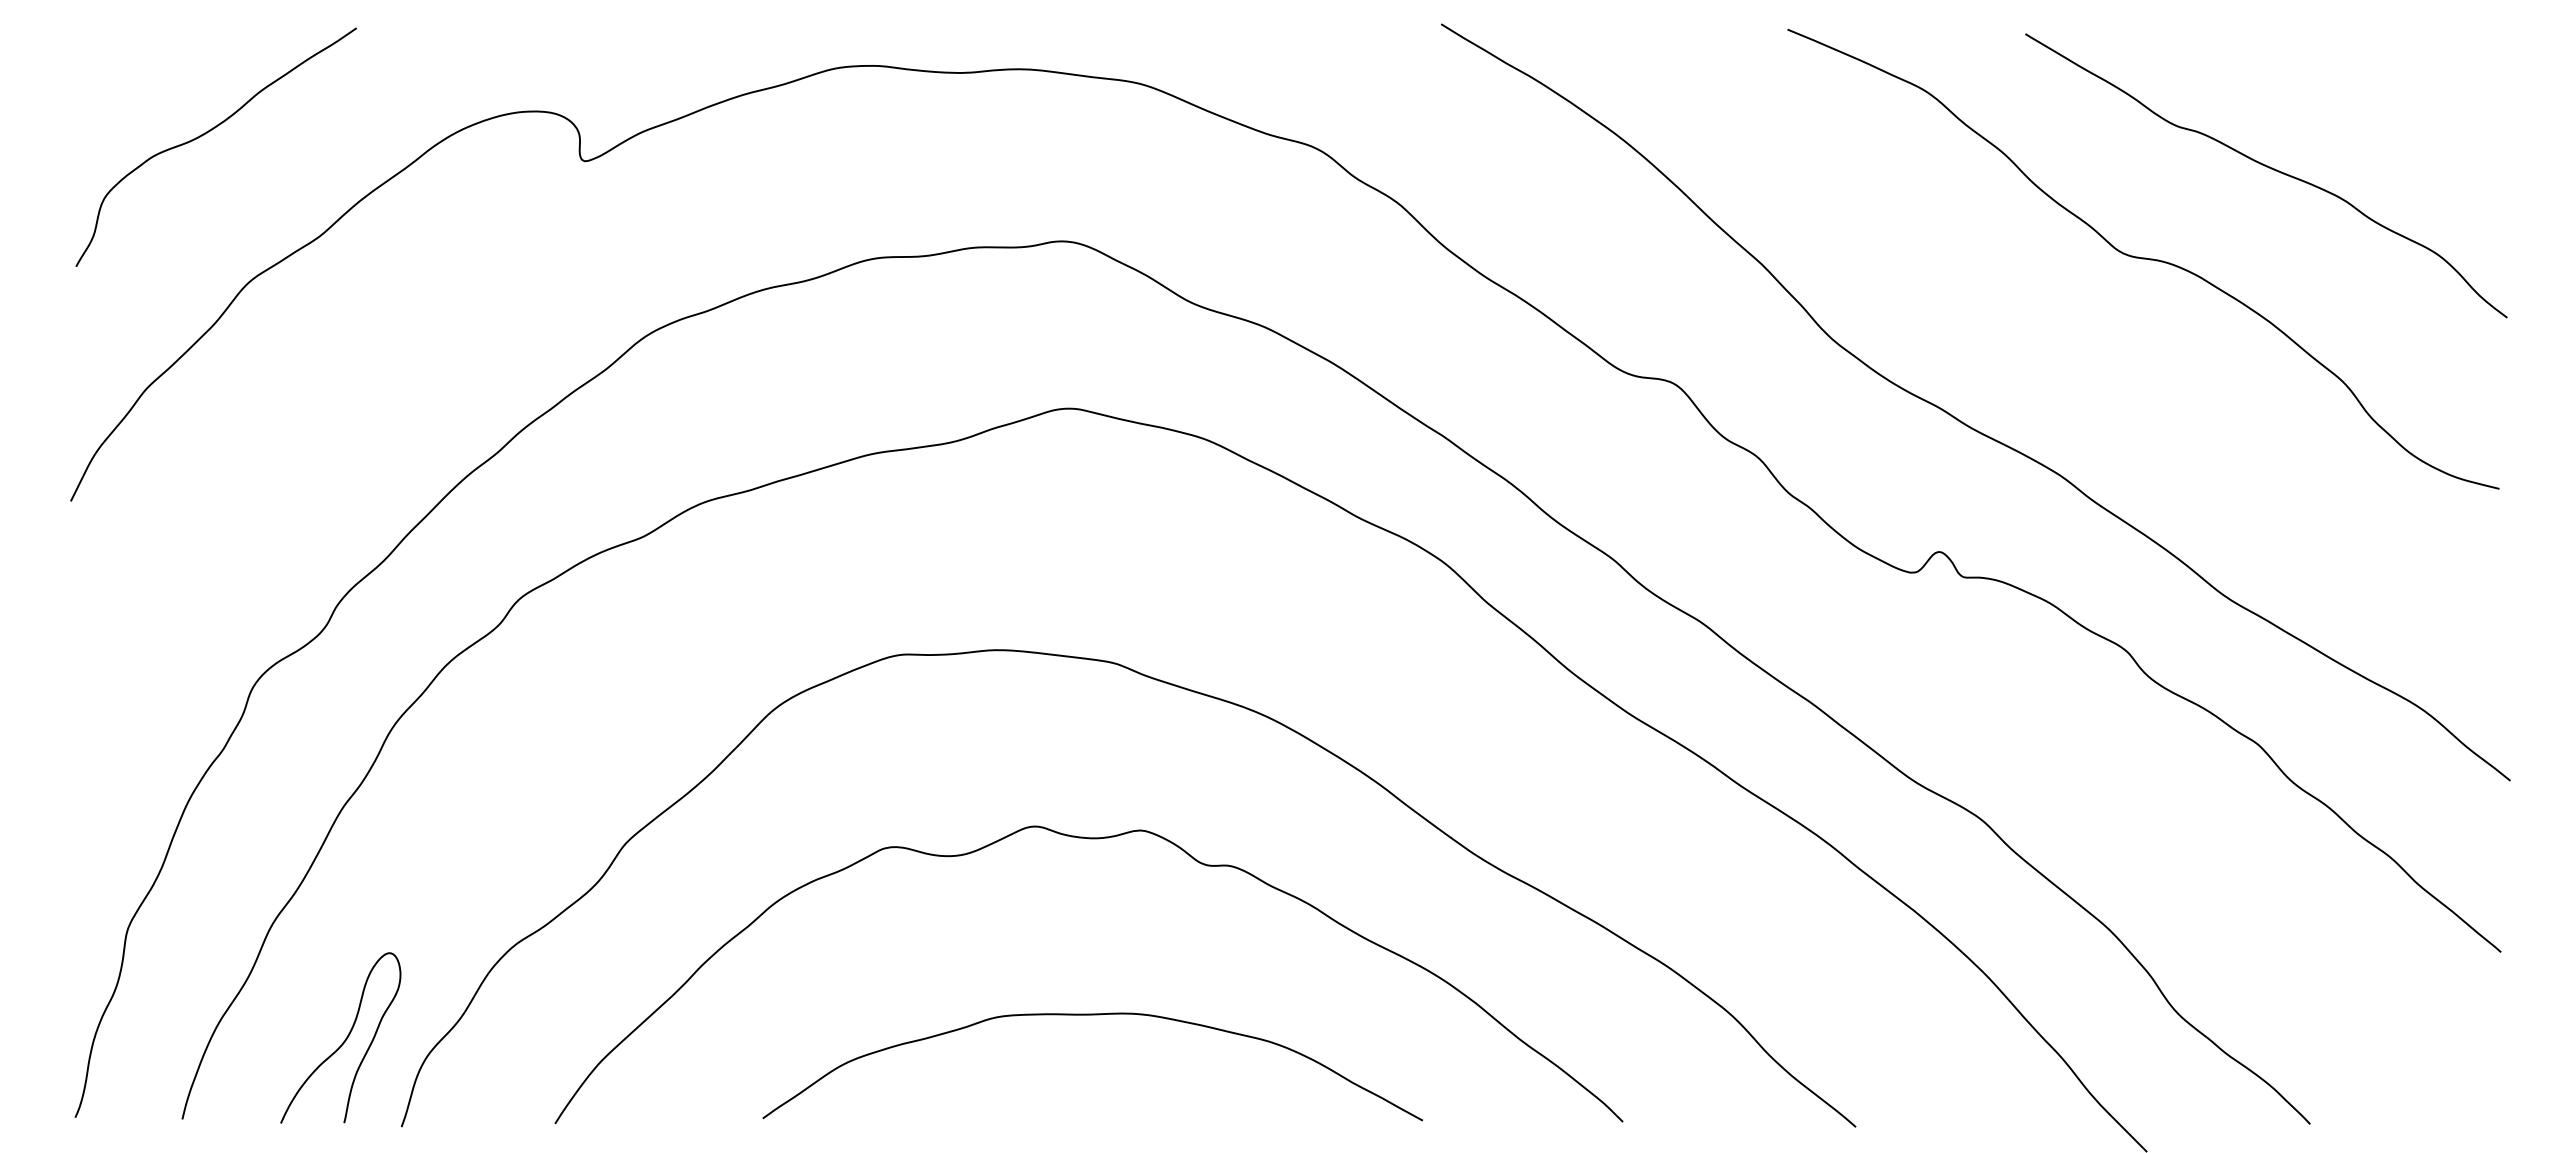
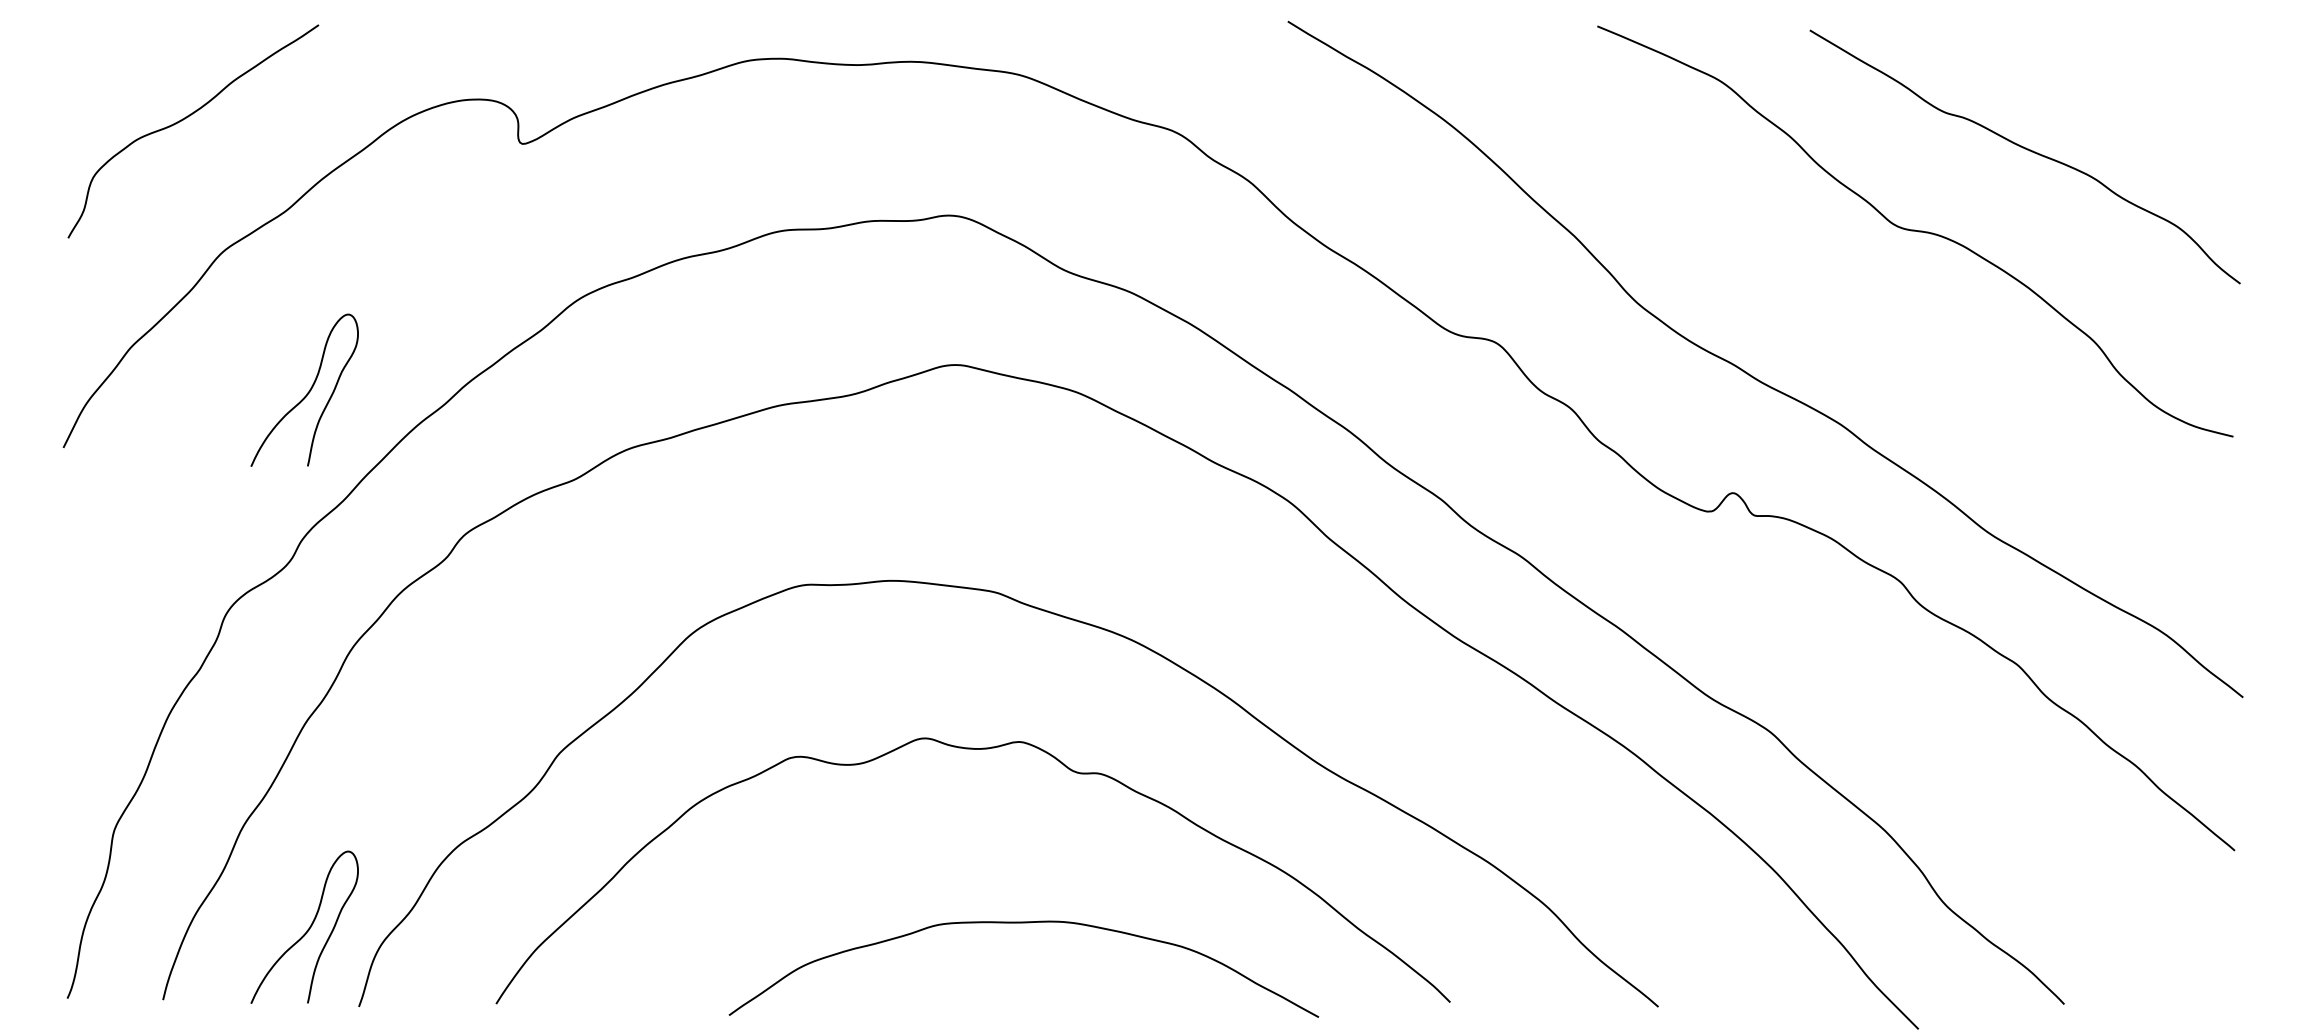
curve: (344, 439) -> (307, 392), added
curve: (1092, 1015) -> (1023, 923), moved

